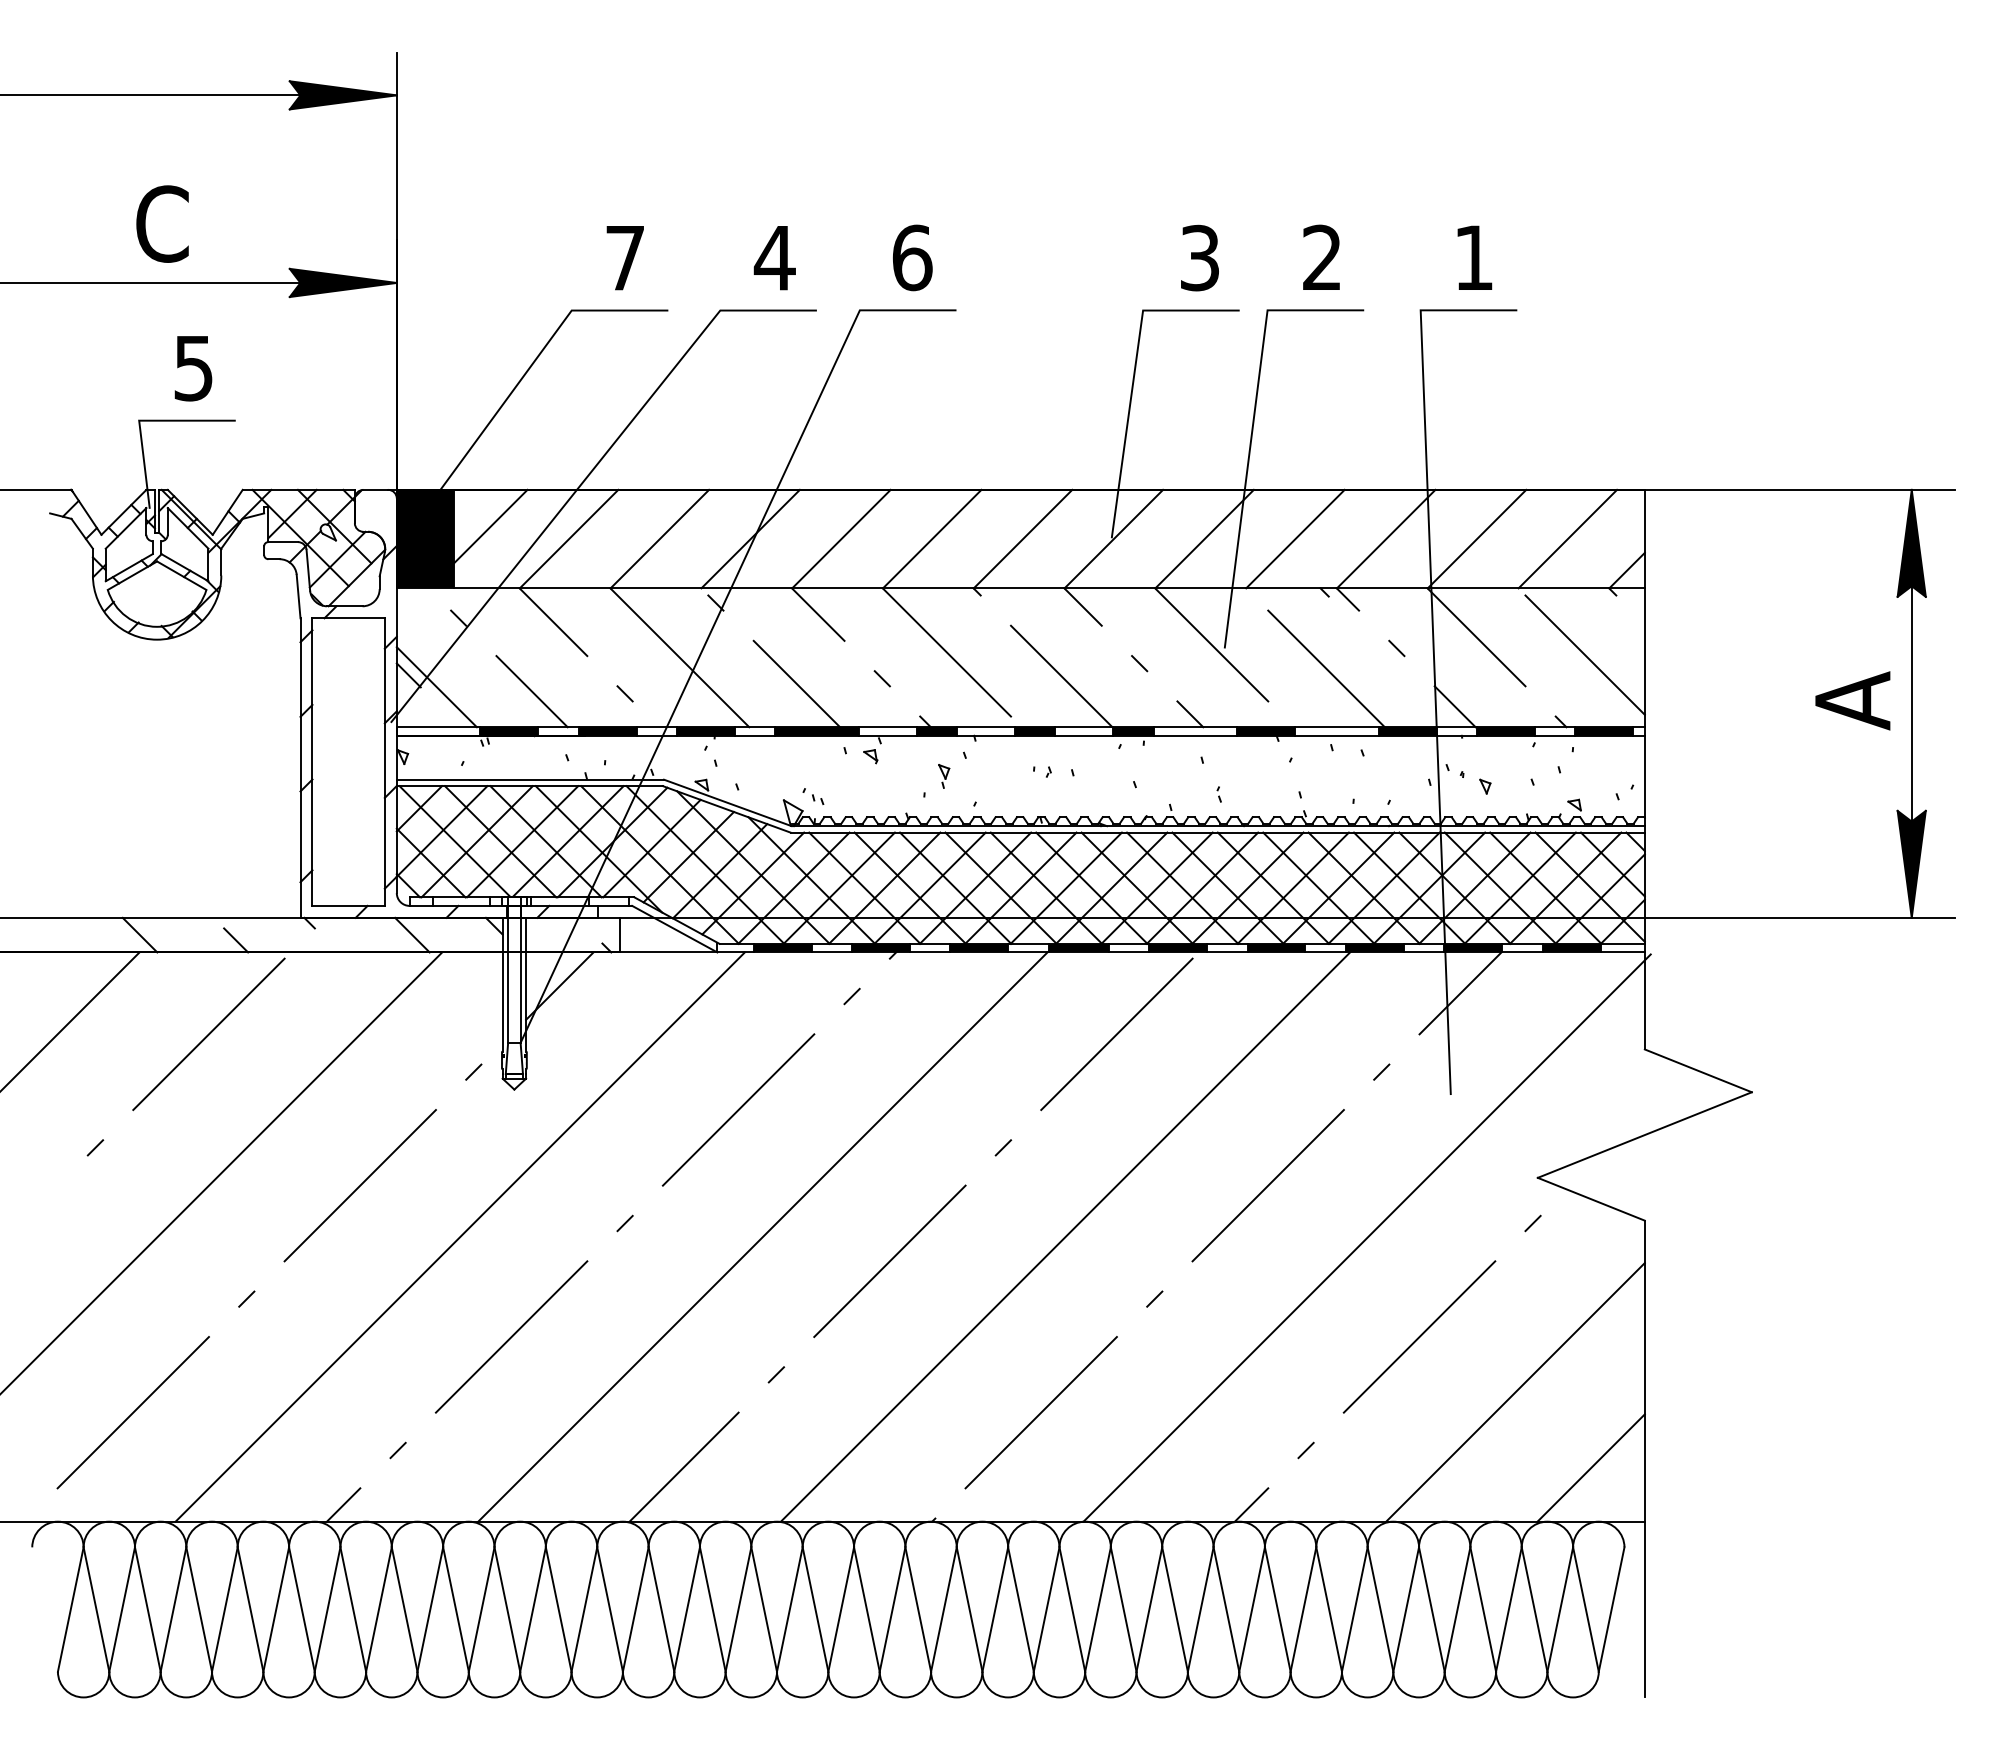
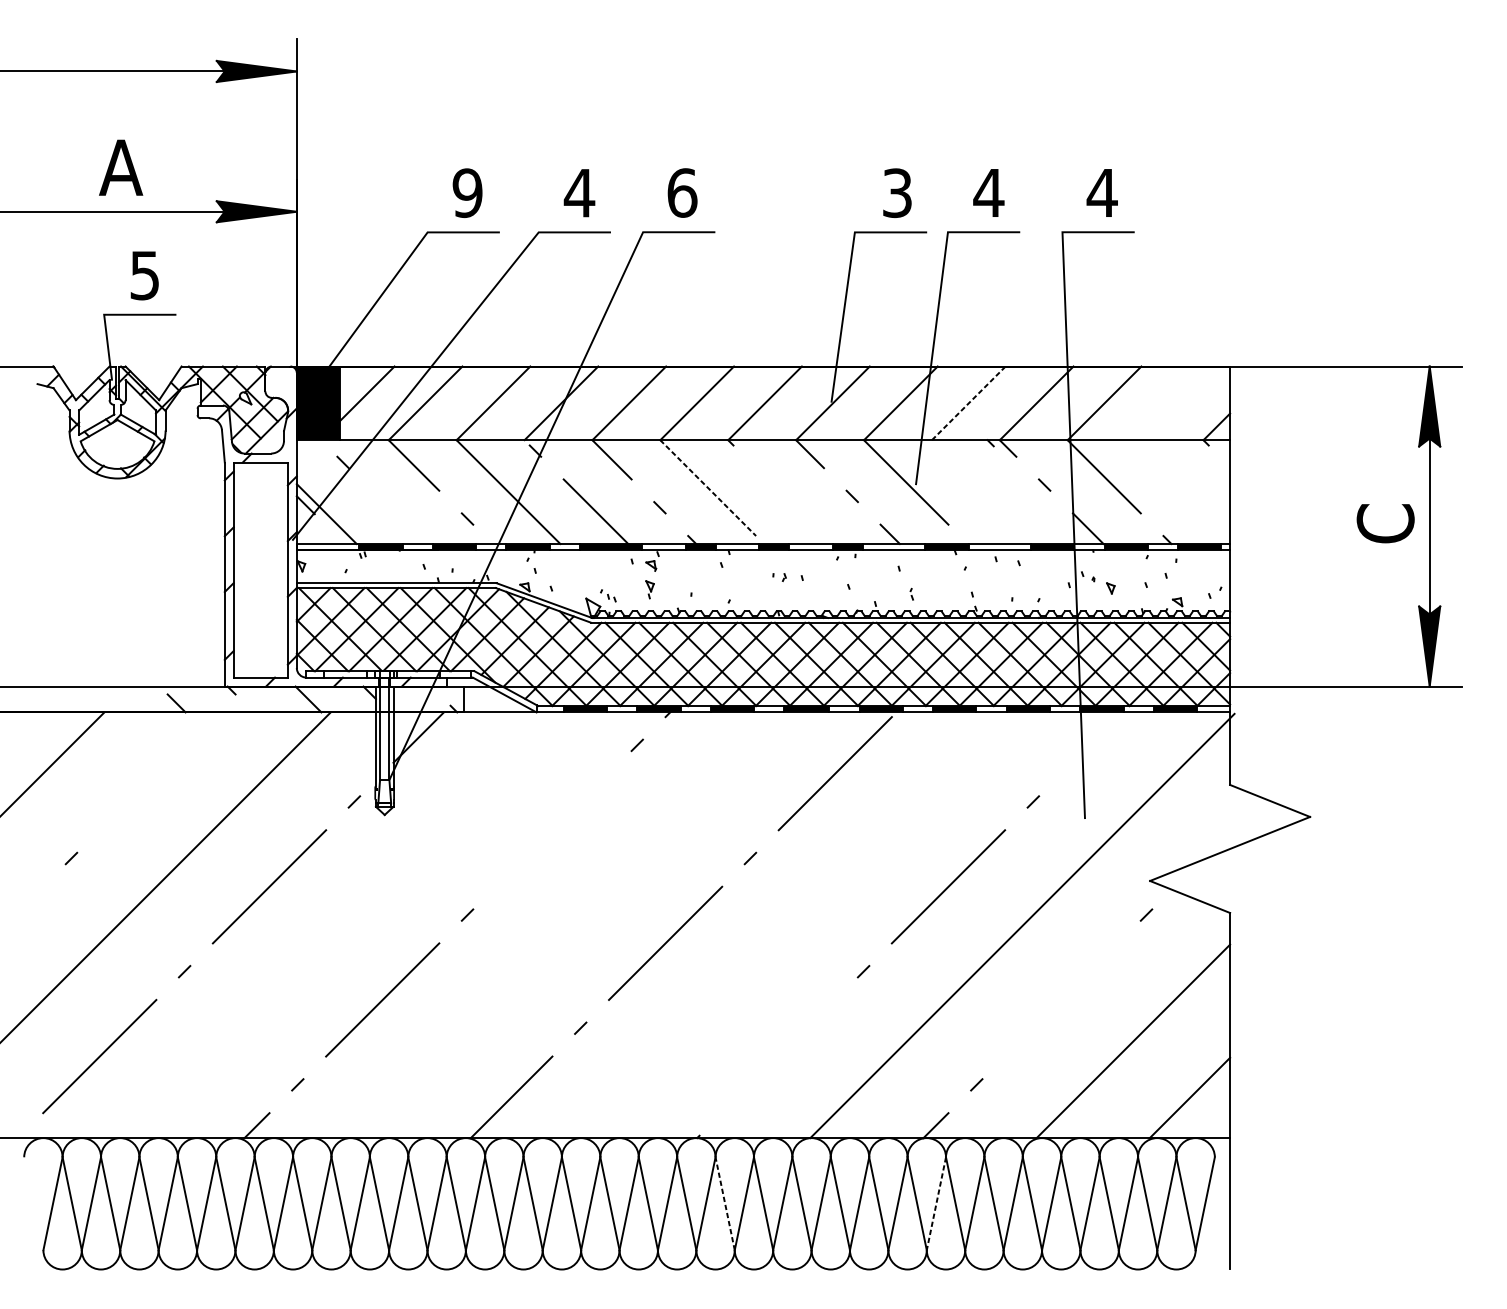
text: (161, 223) -> (120, 167), C -> A
text: (1322, 256) -> (989, 191), 2 -> 4
text: (625, 257) -> (467, 192), 7 -> 9
text: (1473, 257) -> (1101, 192), 1 -> 4
line: (1567, 538) -> (1172, 402), removed
line: (1295, 539) -> (968, 403), solid -> dashed
line: (946, 652) -> (707, 488), solid -> dashed
line: (1584, 654) -> (1184, 489), removed
line: (1326, 668) -> (992, 500), removed
line: (1061, 676) -> (793, 506), removed
line: (531, 691) -> (397, 517), removed
text: (1852, 700) -> (1385, 524), A -> C
part: (944, 776) -> (650, 589), moved
line: (139, 934) -> (104, 698), removed
line: (1460, 993) -> (1092, 743), removed
line: (208, 1034) -> (156, 773), removed
line: (738, 1109) -> (552, 829), removed
line: (459, 1236) -> (343, 924), removed
line: (762, 1236) -> (570, 924), removed
line: (1065, 1236) -> (796, 924), removed
line: (1419, 1336) -> (1061, 999), removed
line: (1040, 1412) -> (778, 1056), removed
line: (969, 1609) -> (725, 1203), solid -> dashed
line: (1252, 1609) -> (936, 1203), solid -> dashed

